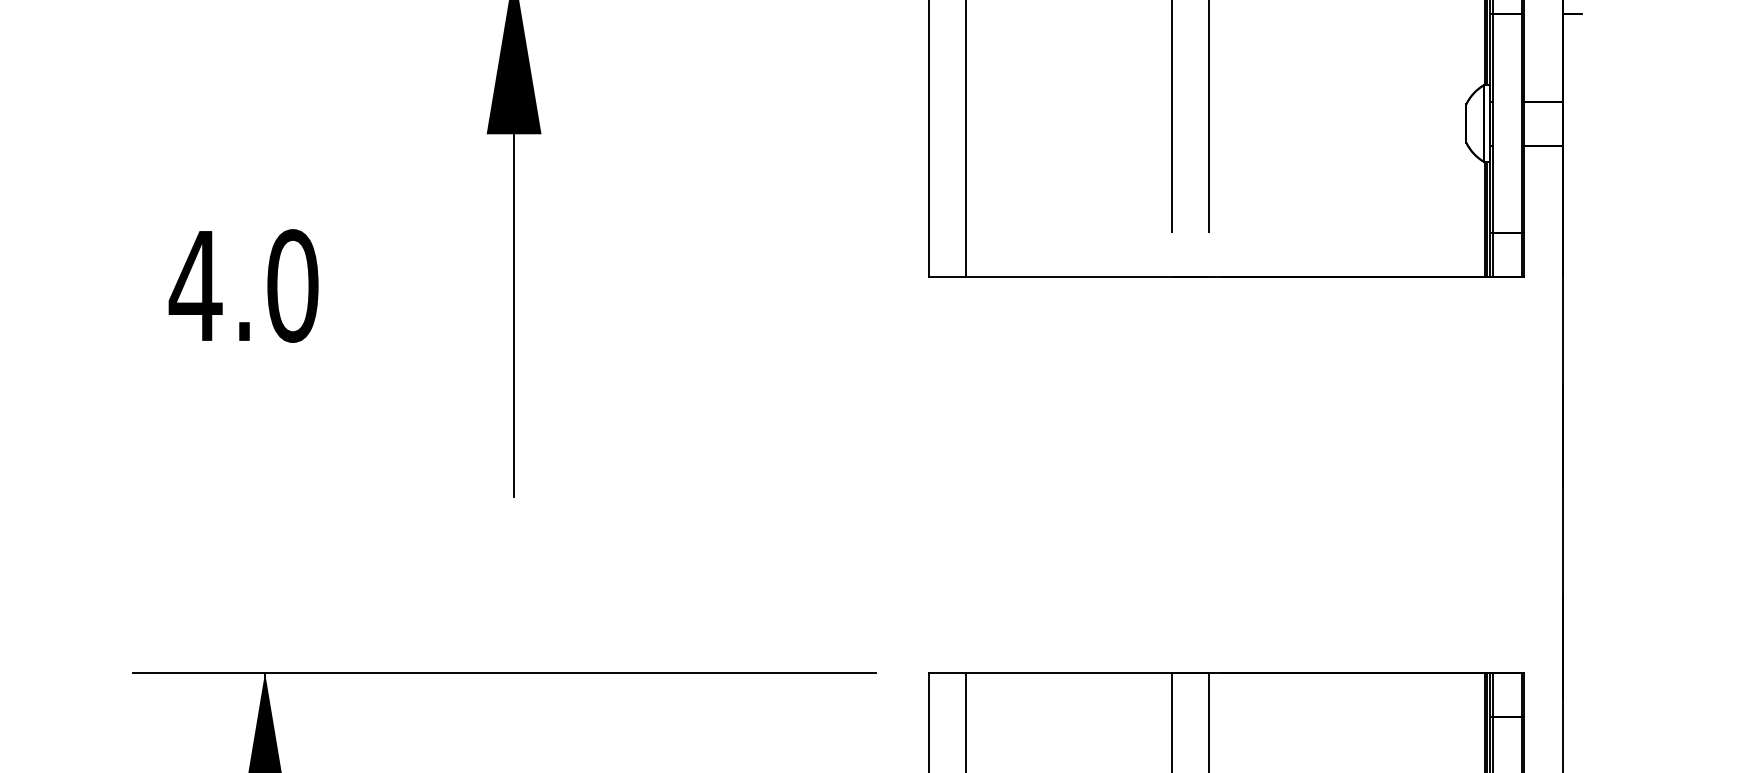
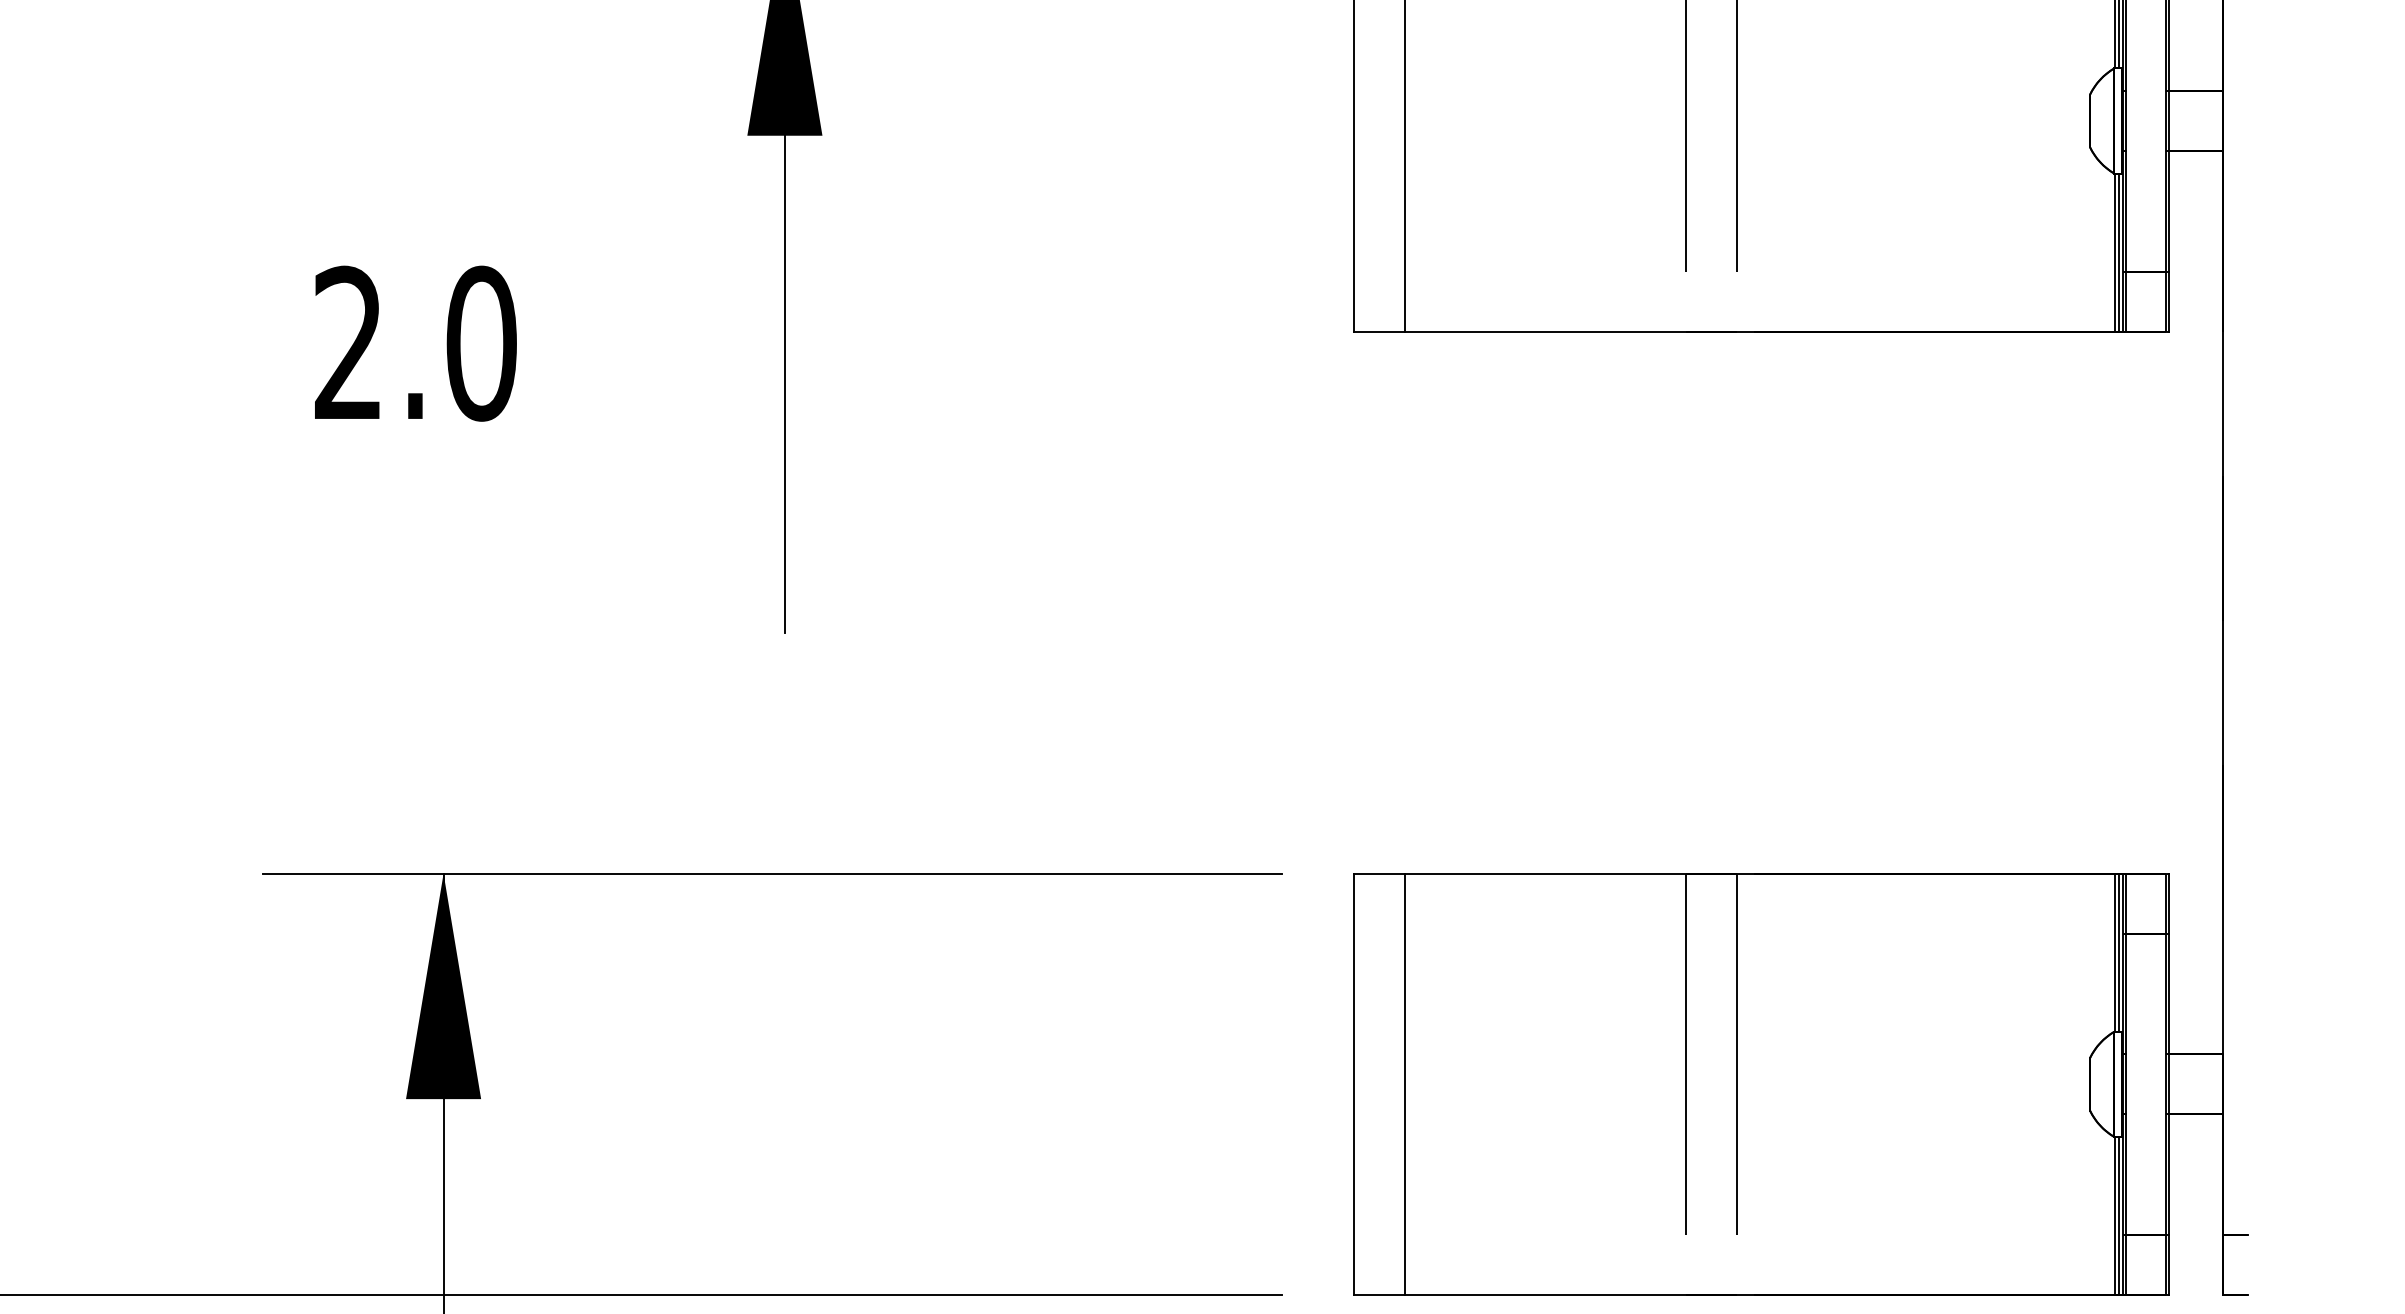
text: (195, 284) -> (348, 341), 4.0 -> 2.0

